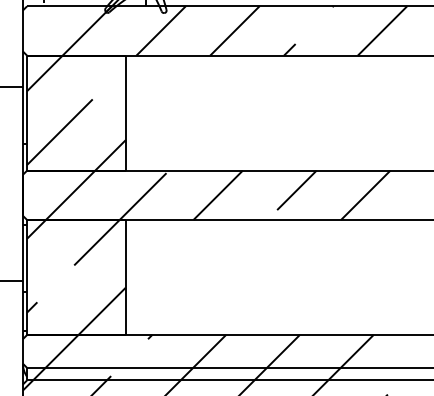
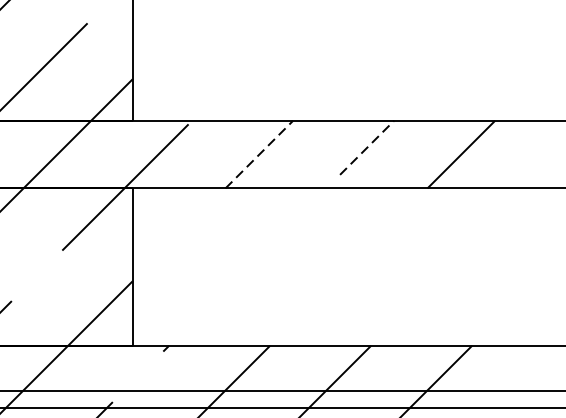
line: (296, 190) -> (366, 148), solid -> dashed
line: (218, 195) -> (259, 154), solid -> dashed

